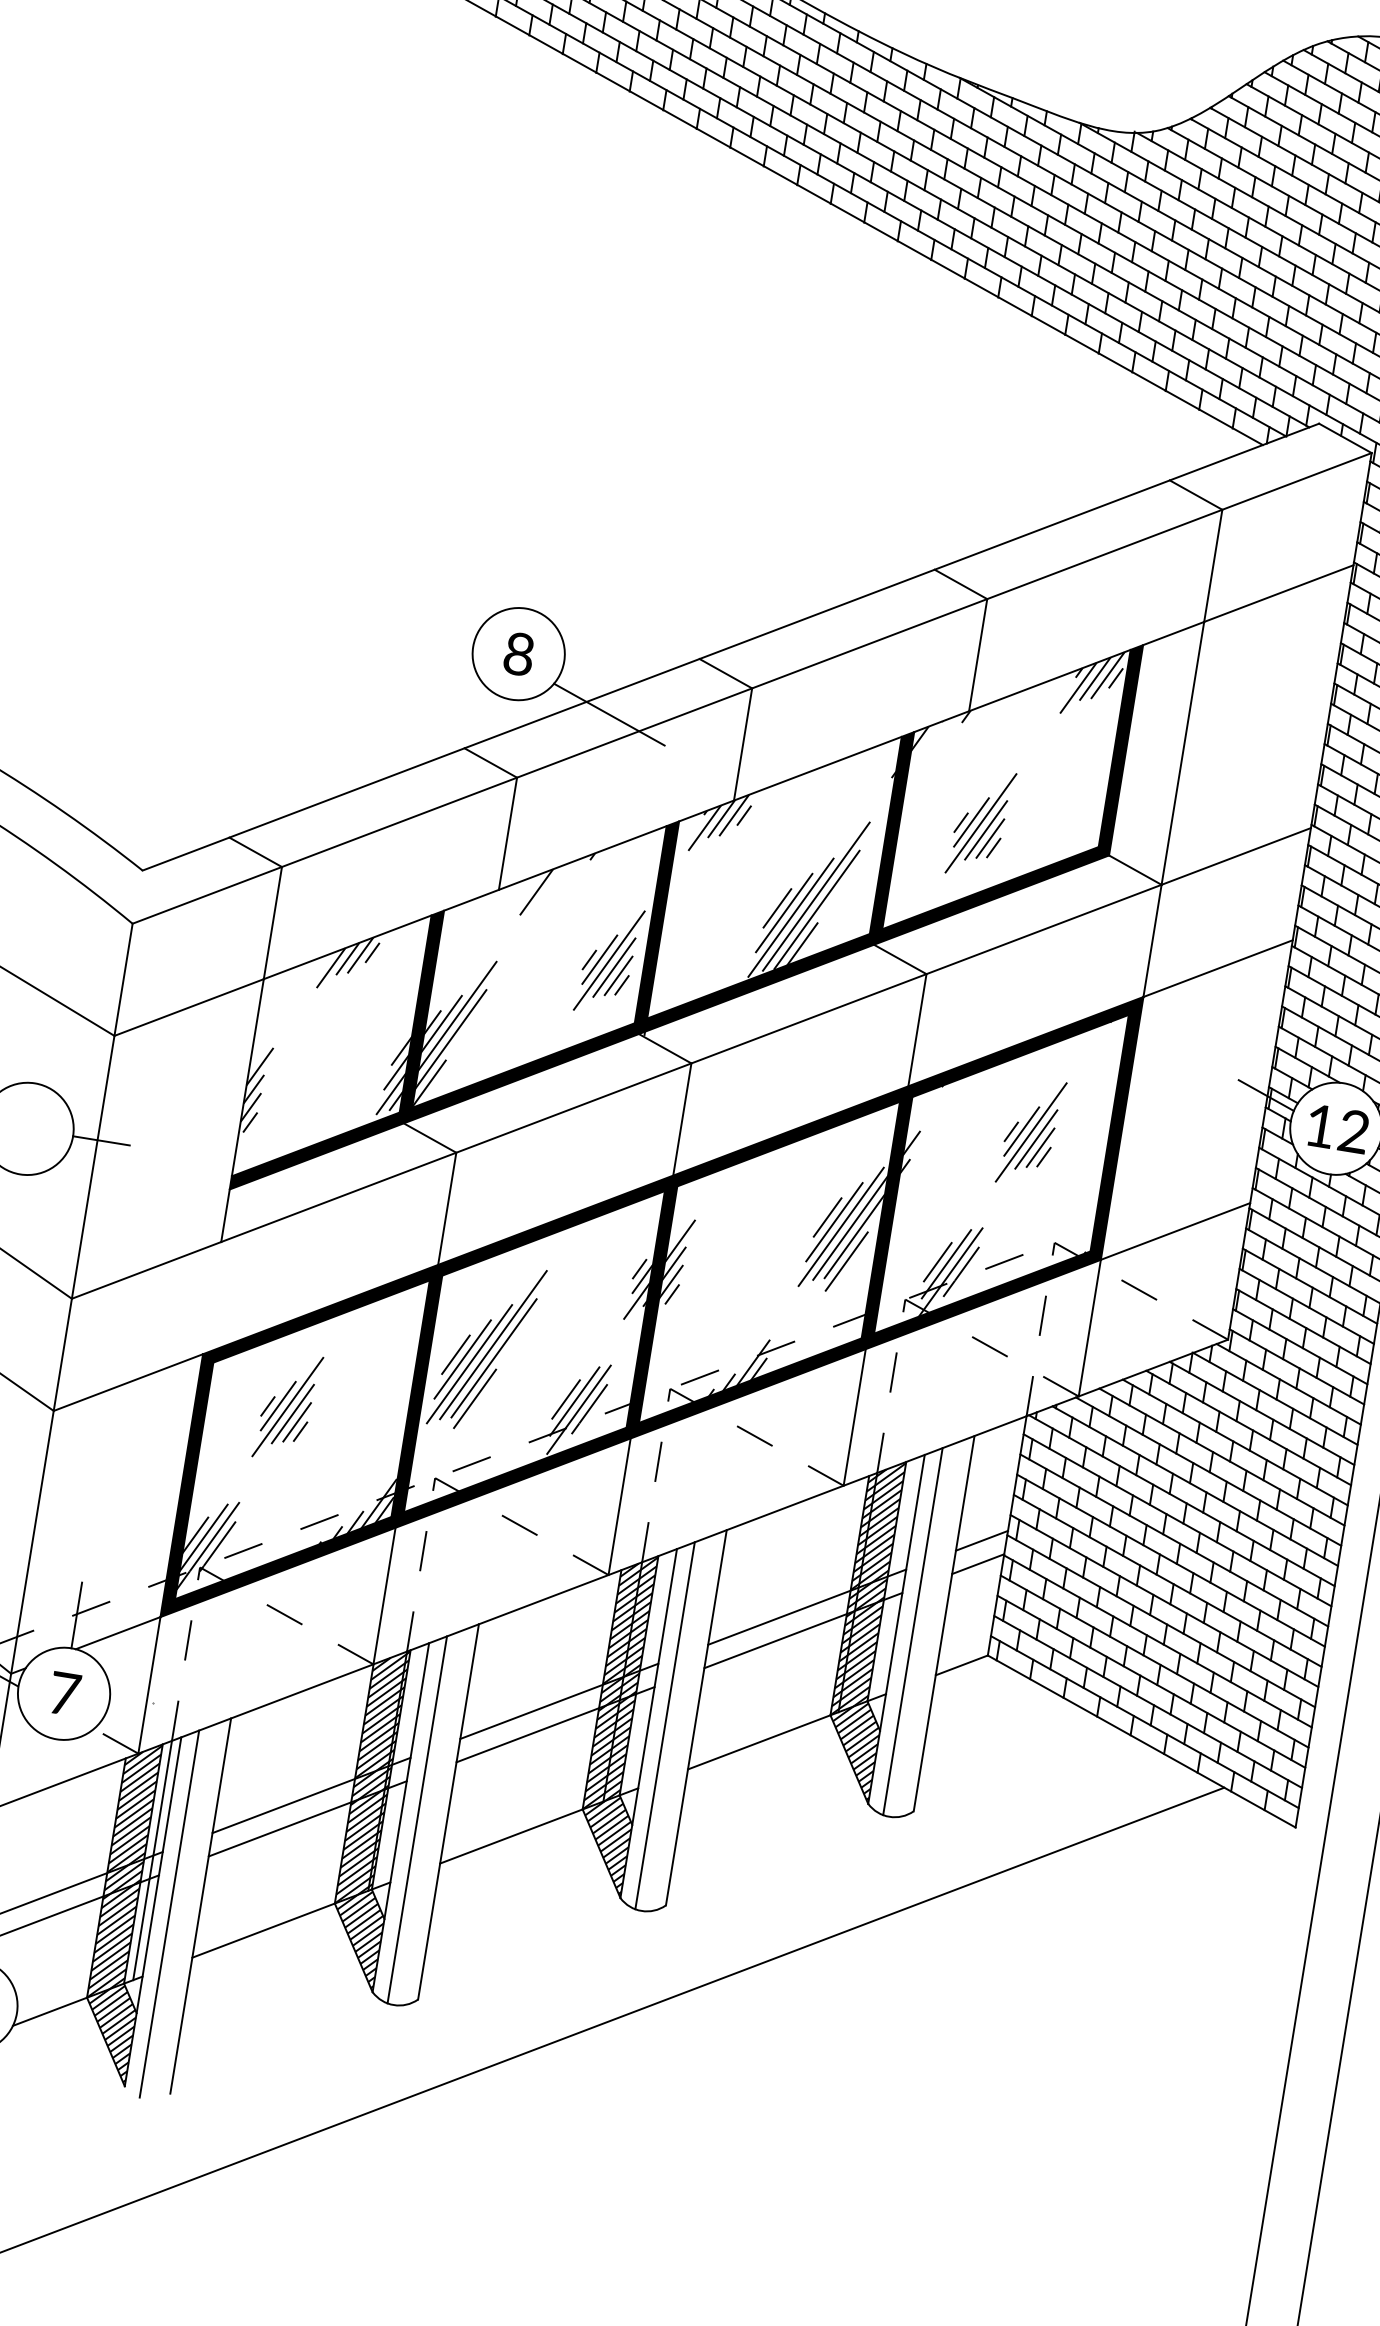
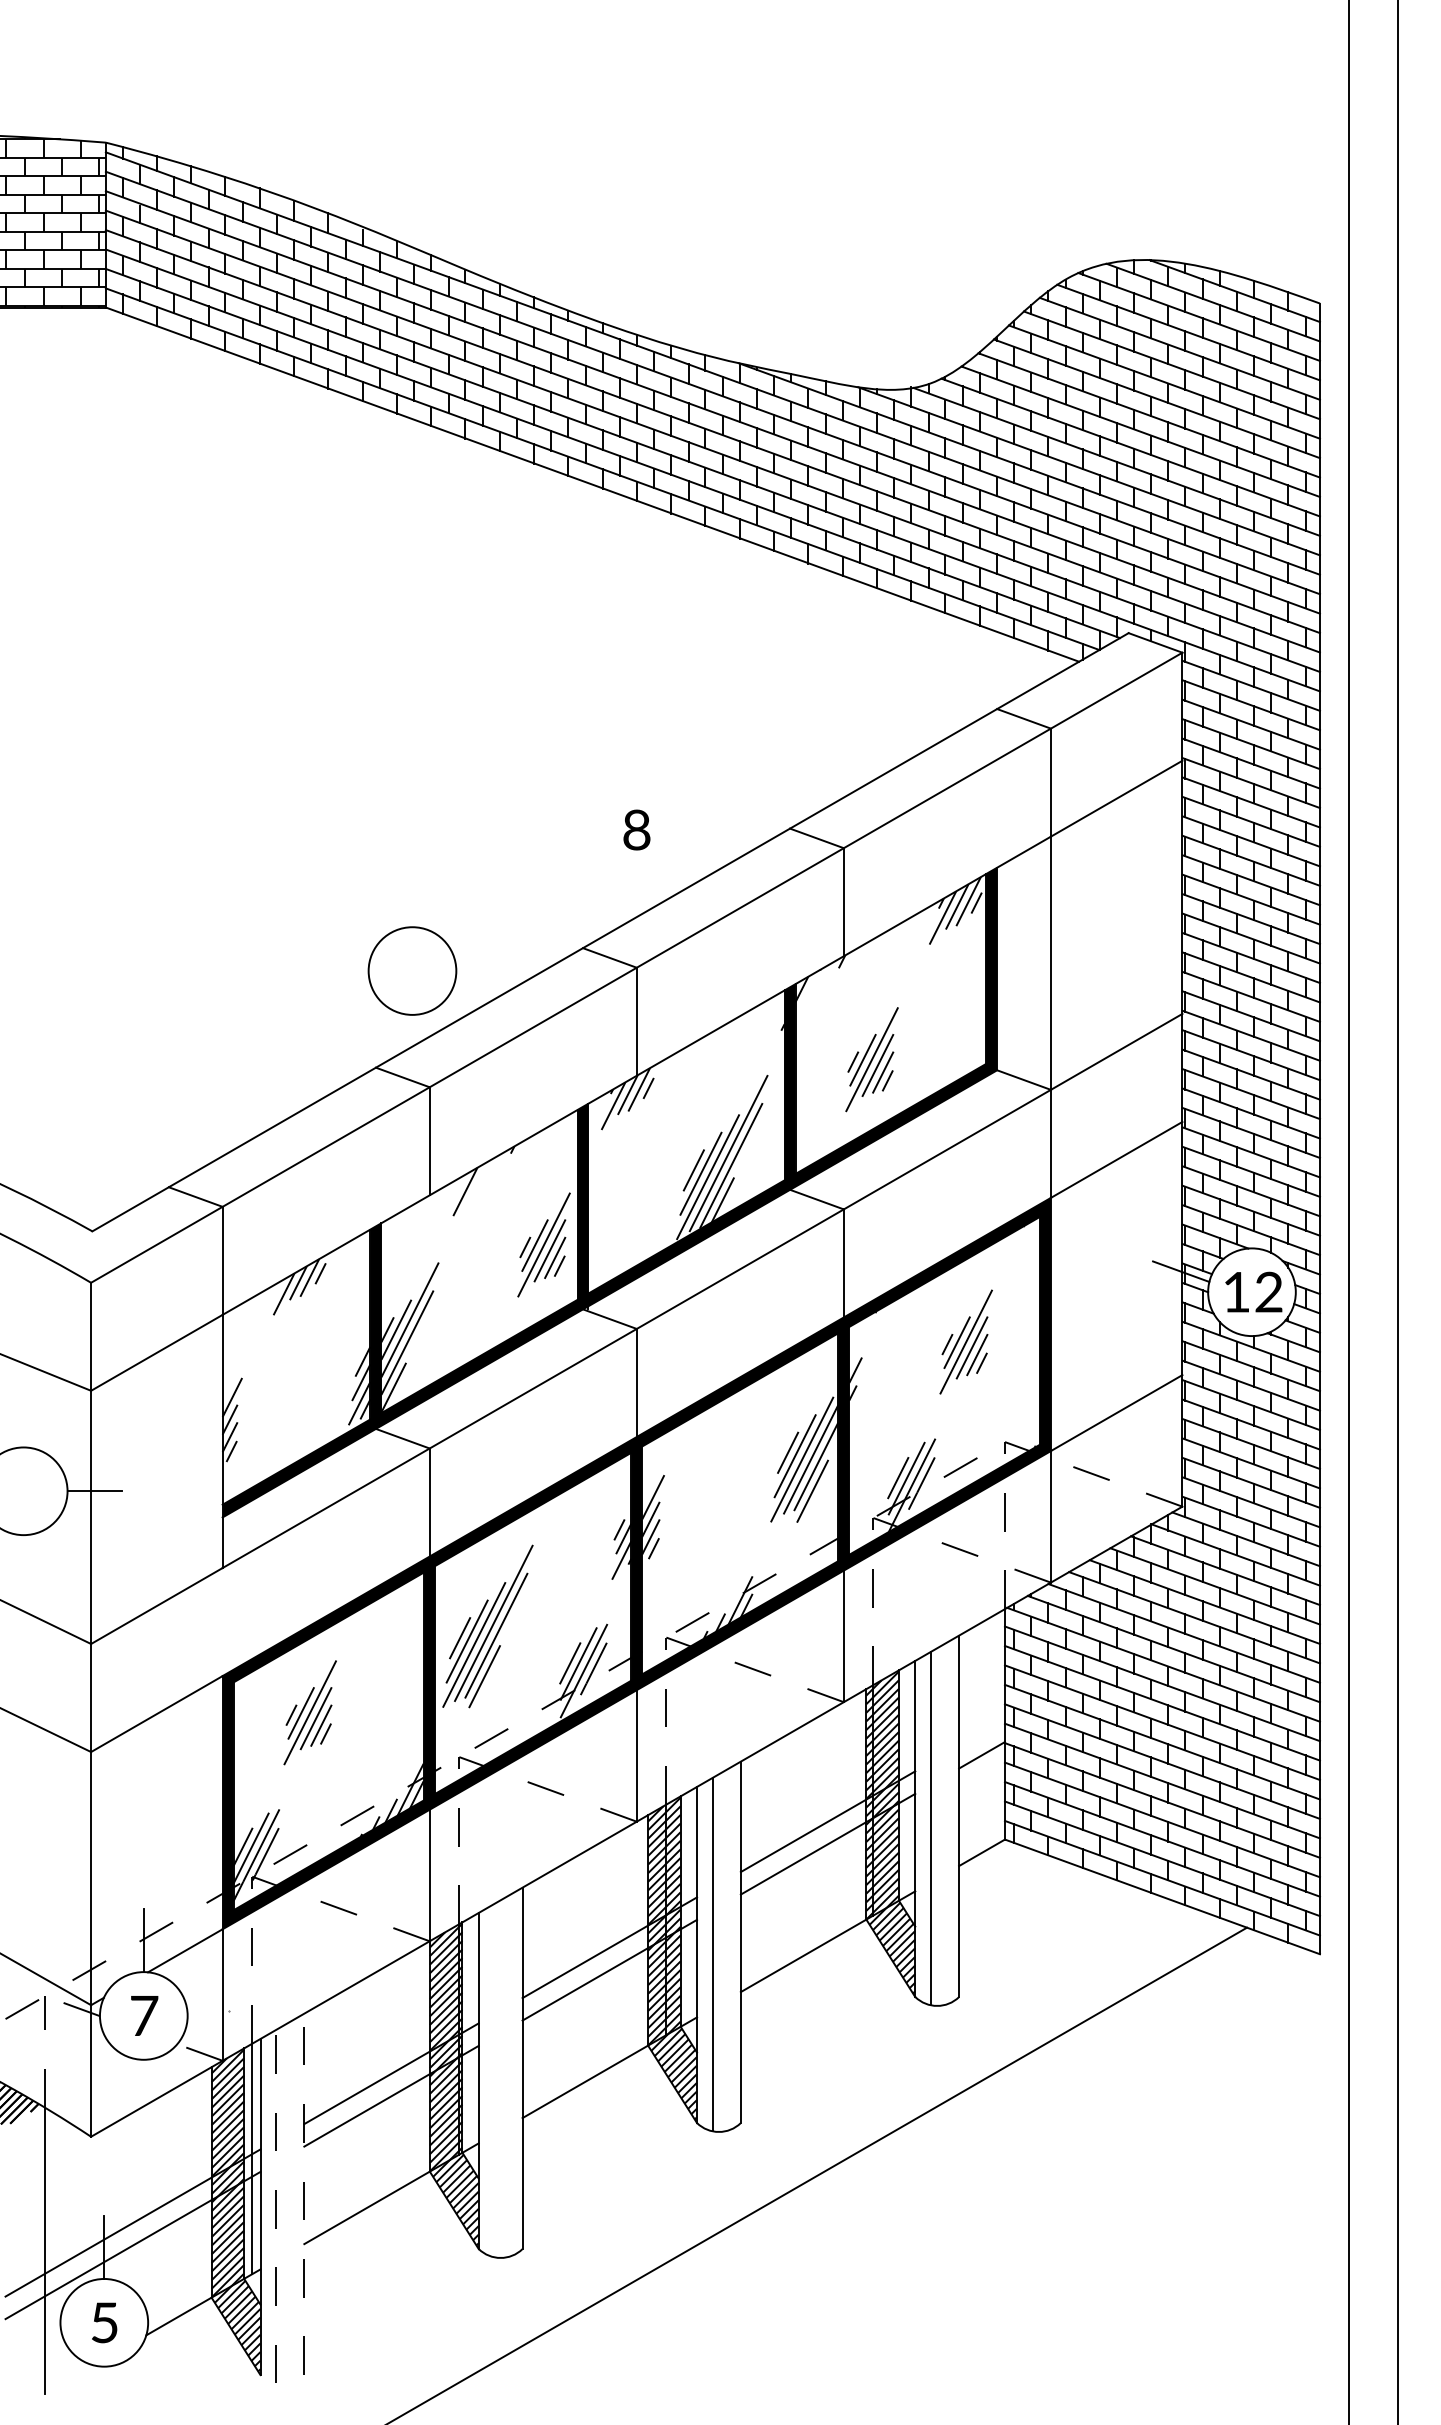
text: (518, 653) -> (636, 829), moved
line: (609, 713) -> (506, 1013), removed
line: (981, 1540) -> (981, 1732), removed
line: (417, 1819) -> (494, 2080), removed
line: (200, 1906) -> (304, 2194), solid -> dashed
line: (169, 1913) -> (276, 2206), solid -> dashed

